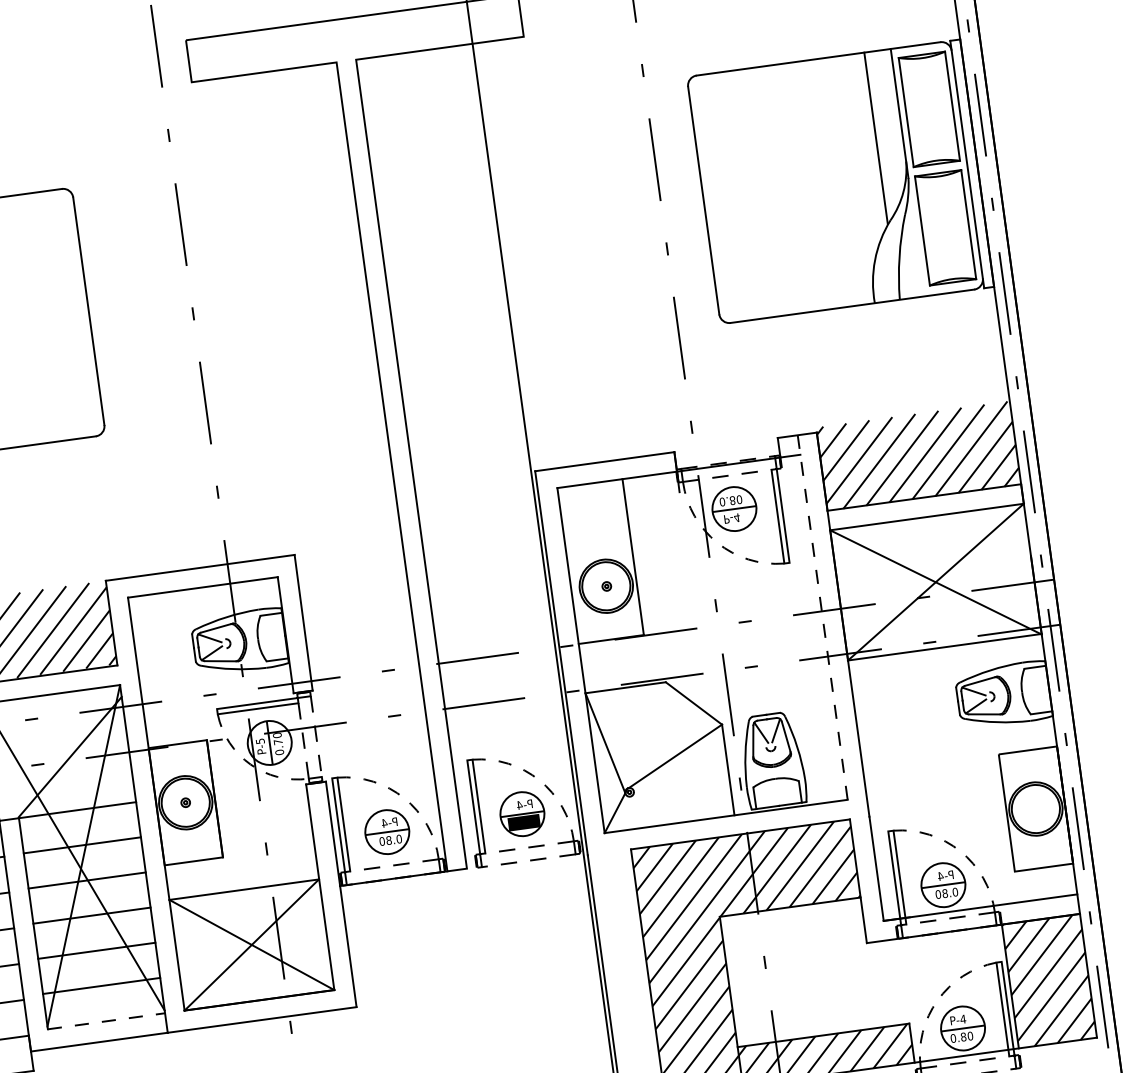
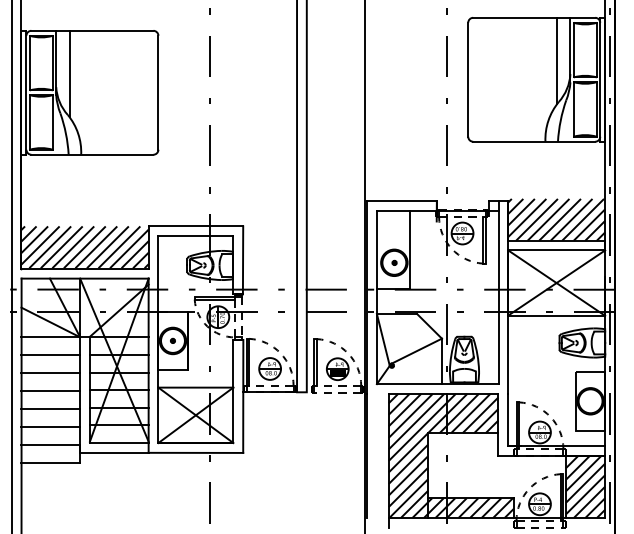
line: (822, 617) -> (498, 292), dashed -> solid
line: (107, 1022) -> (119, 443), dashed -> solid

